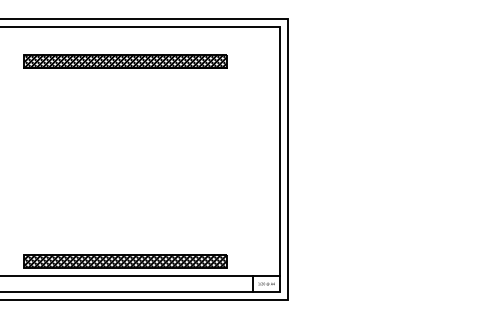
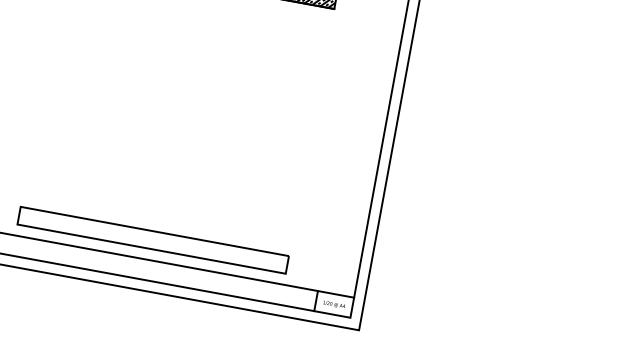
hatch: (125, 261) -> (153, 240), removed

